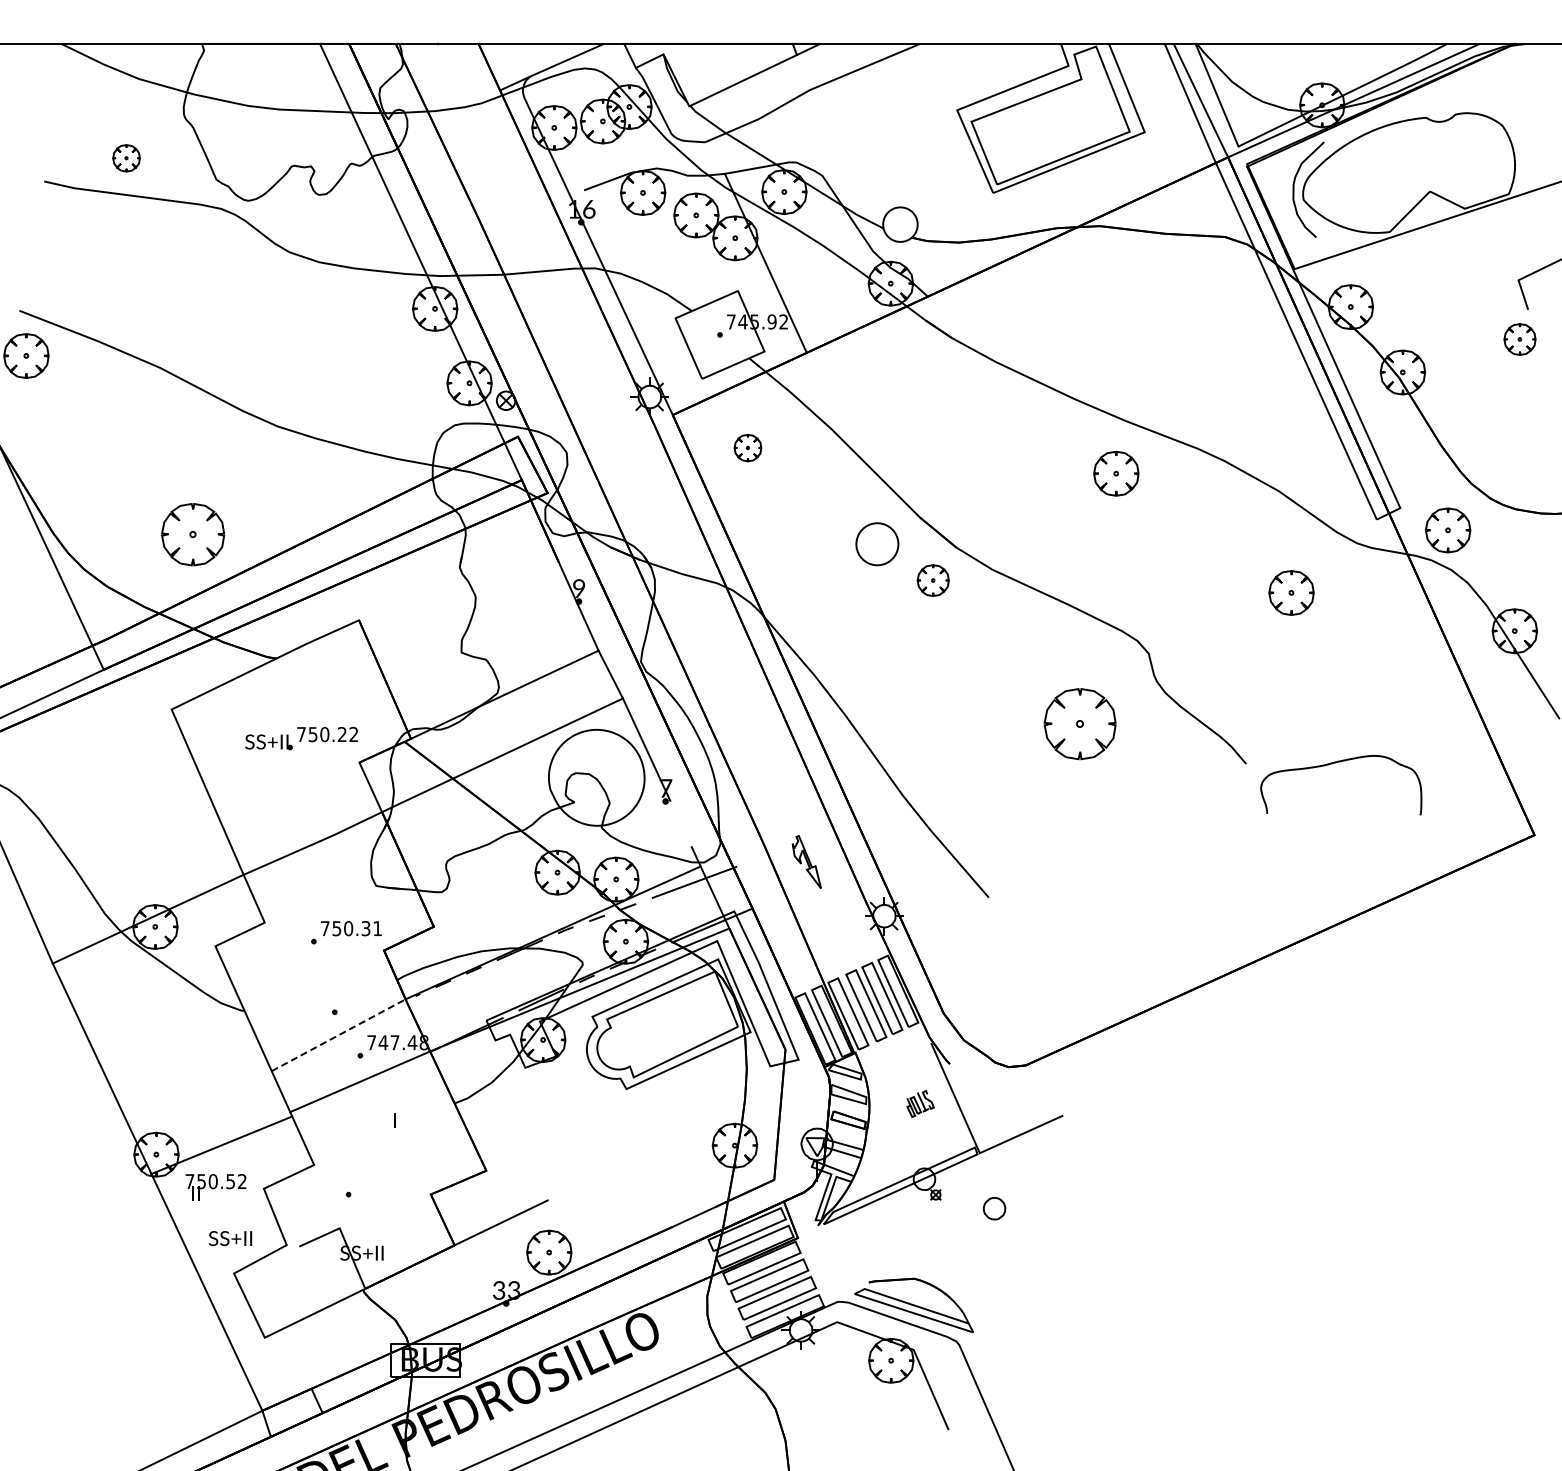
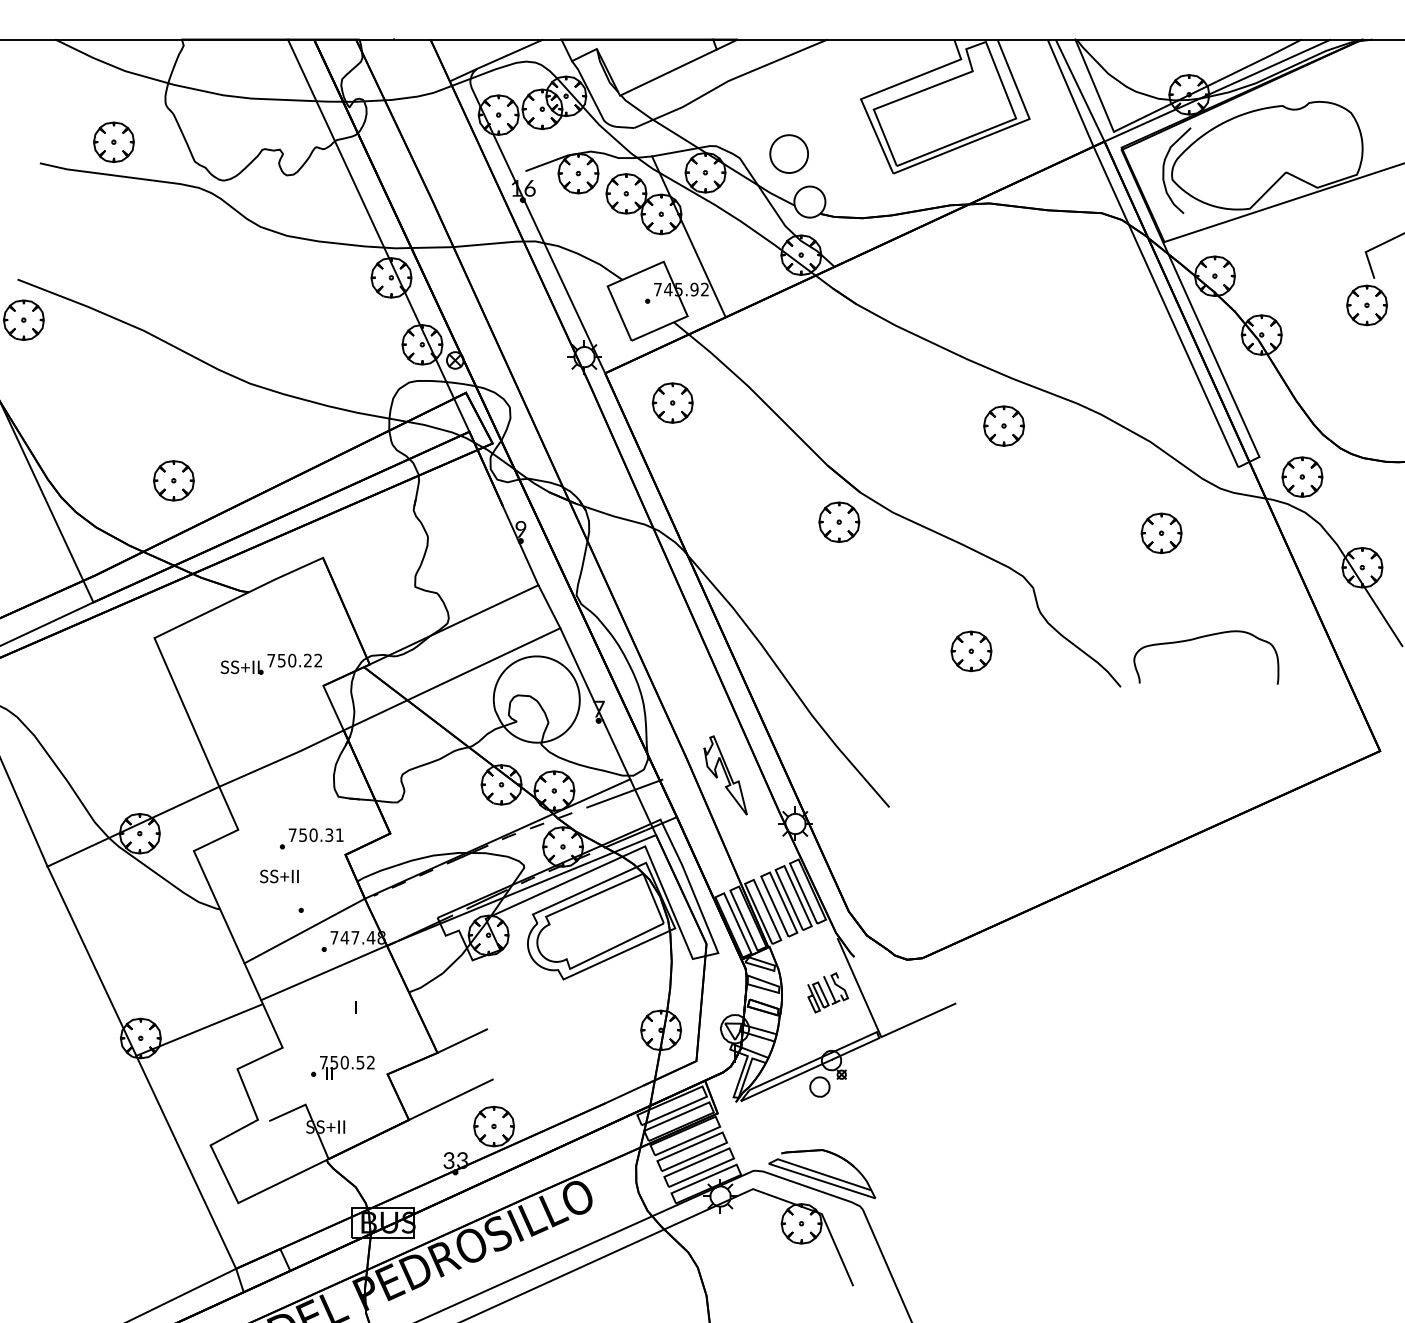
part: (126, 158) -> (113, 142), size x1.67
part: (1519, 339) -> (1366, 305), size x1.43
part: (747, 447) -> (672, 402), size x1.67
part: (193, 534) -> (174, 480), size x0.71
part: (877, 544) -> (789, 154), moved
part: (933, 580) -> (839, 522), size x1.43
part: (1079, 724) -> (970, 651), size x0.62
curve: (1336, 763) -> (1202, 638), moved
line: (680, 823) -> (612, 740), added
part: (806, 861) -> (725, 774), size x1.67
line: (338, 1035) -> (304, 931), dashed -> solid
part: (920, 1103) -> (827, 992), size x1.67
line: (513, 1157) -> (461, 1041), added
text: (215, 1187) -> (346, 1067), moved
part: (994, 1208) -> (819, 1086), moved
text: (230, 1238) -> (279, 876), moved

